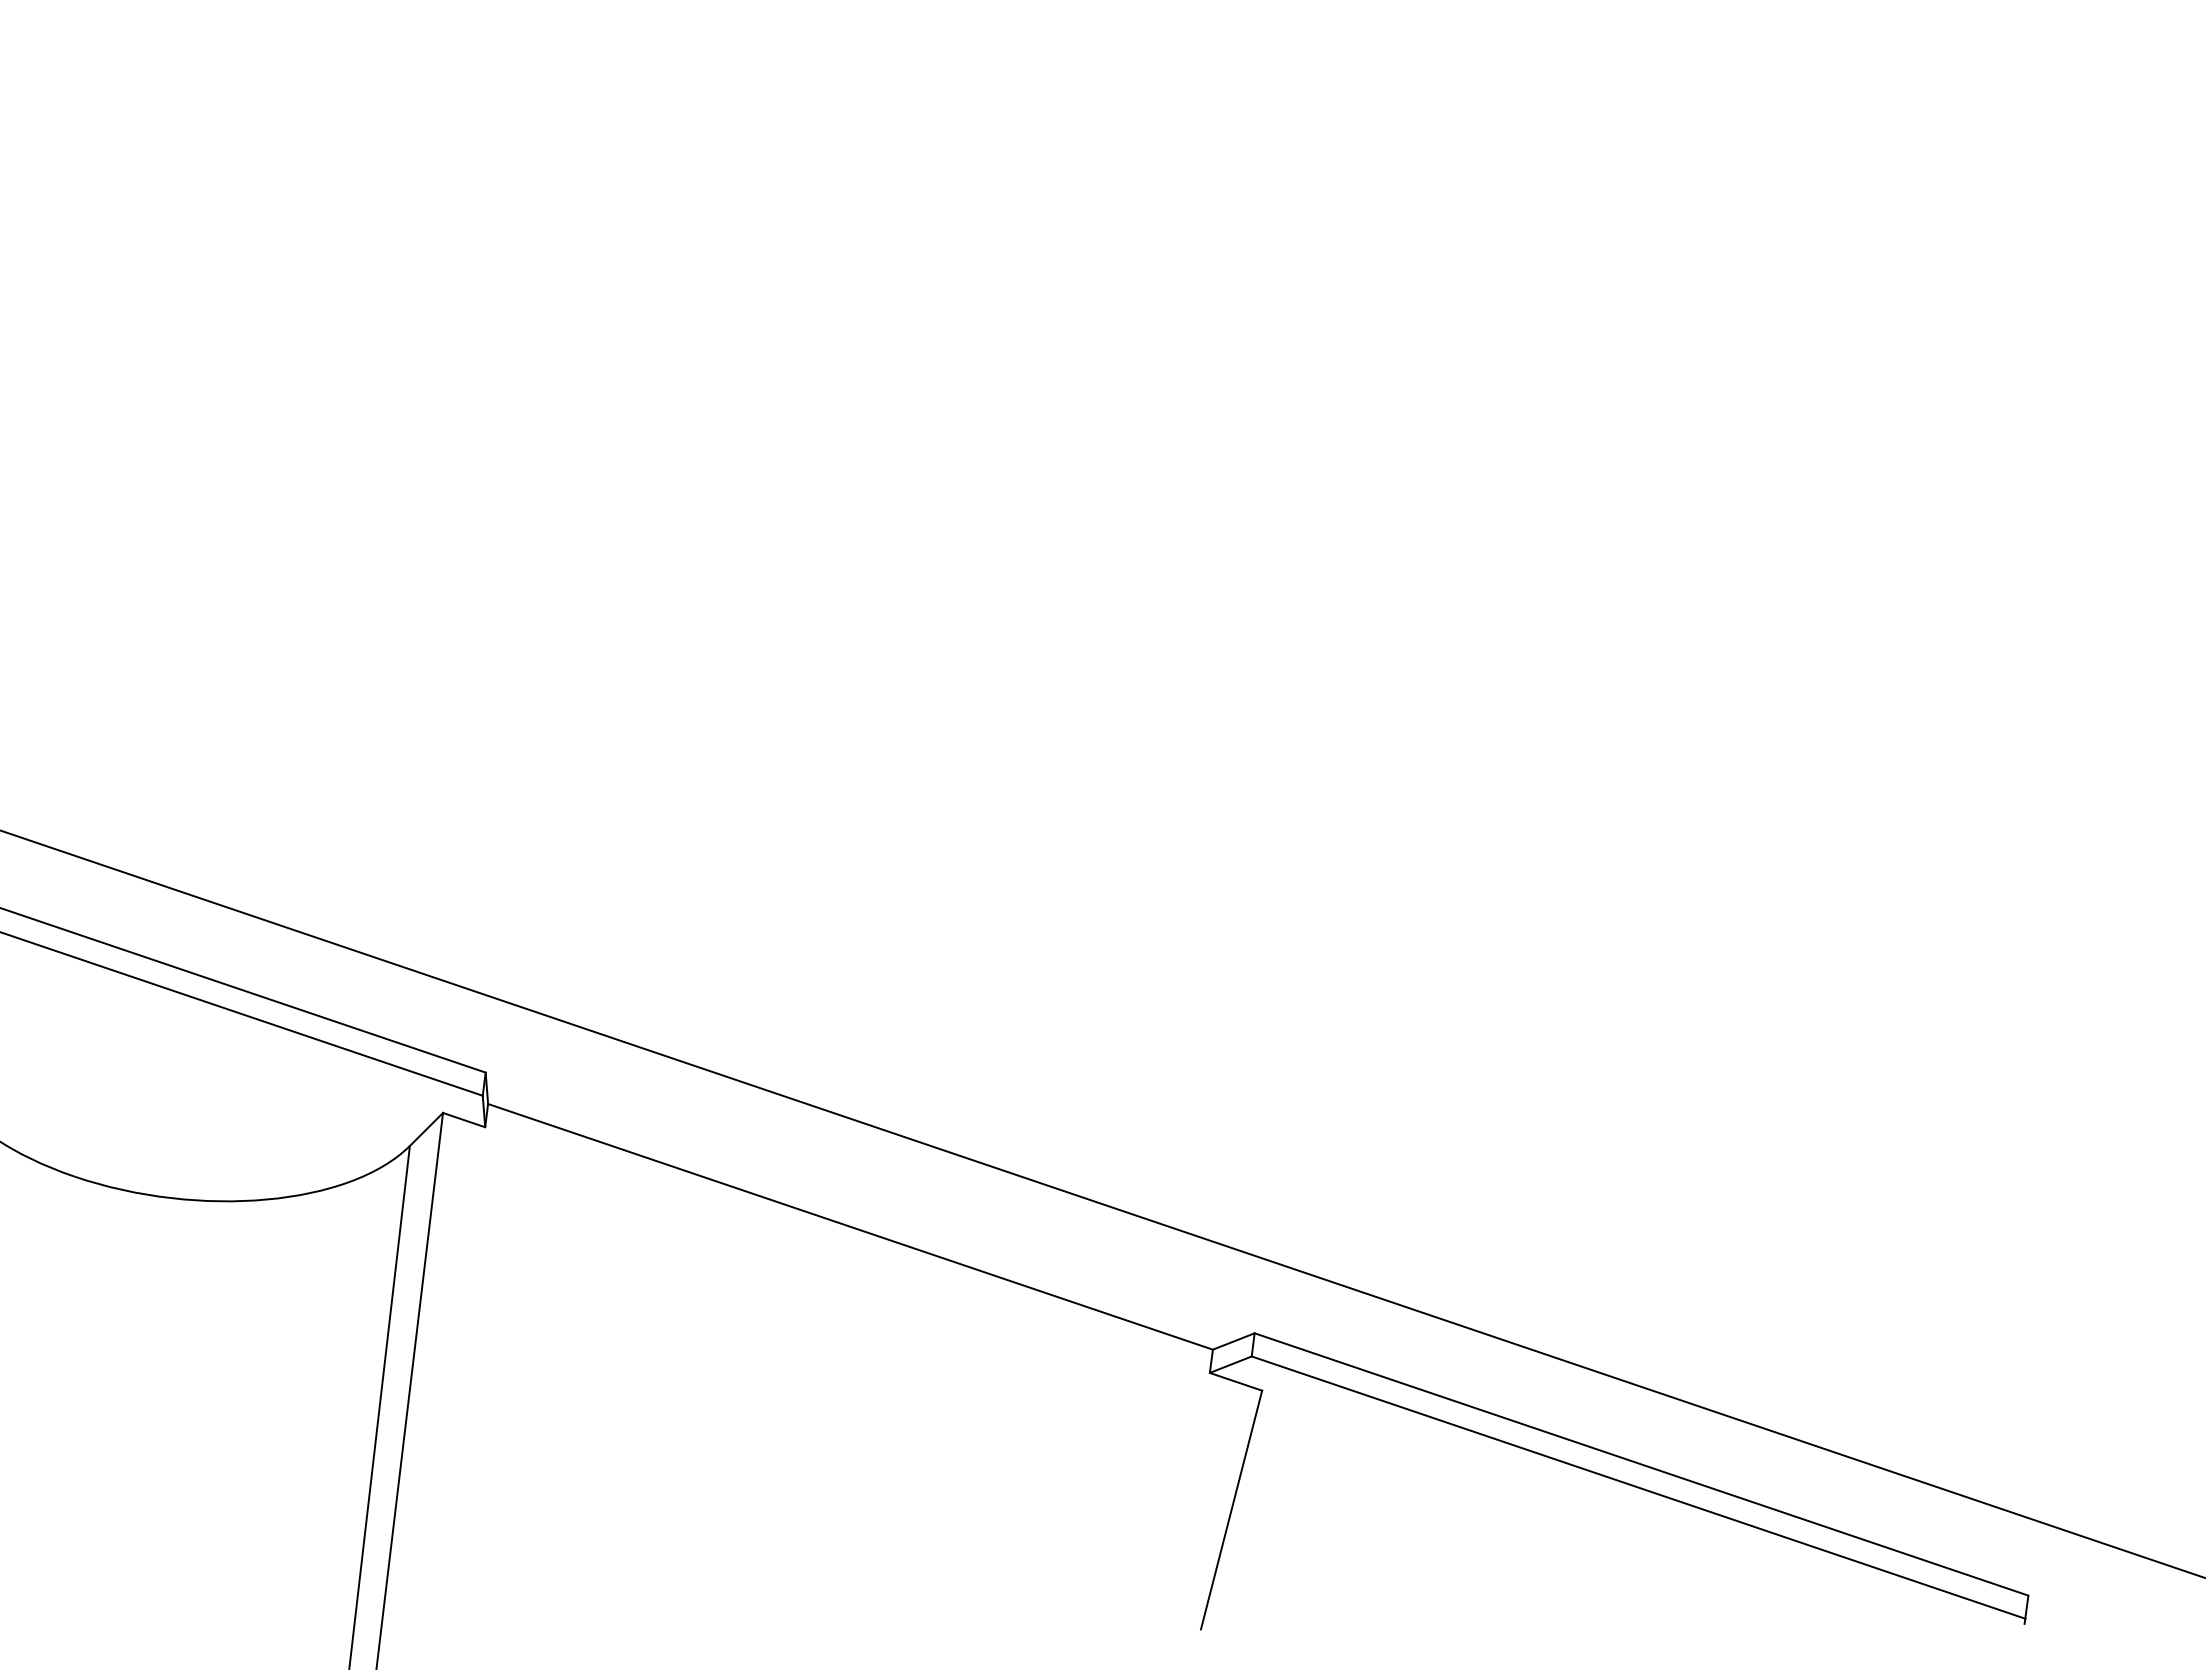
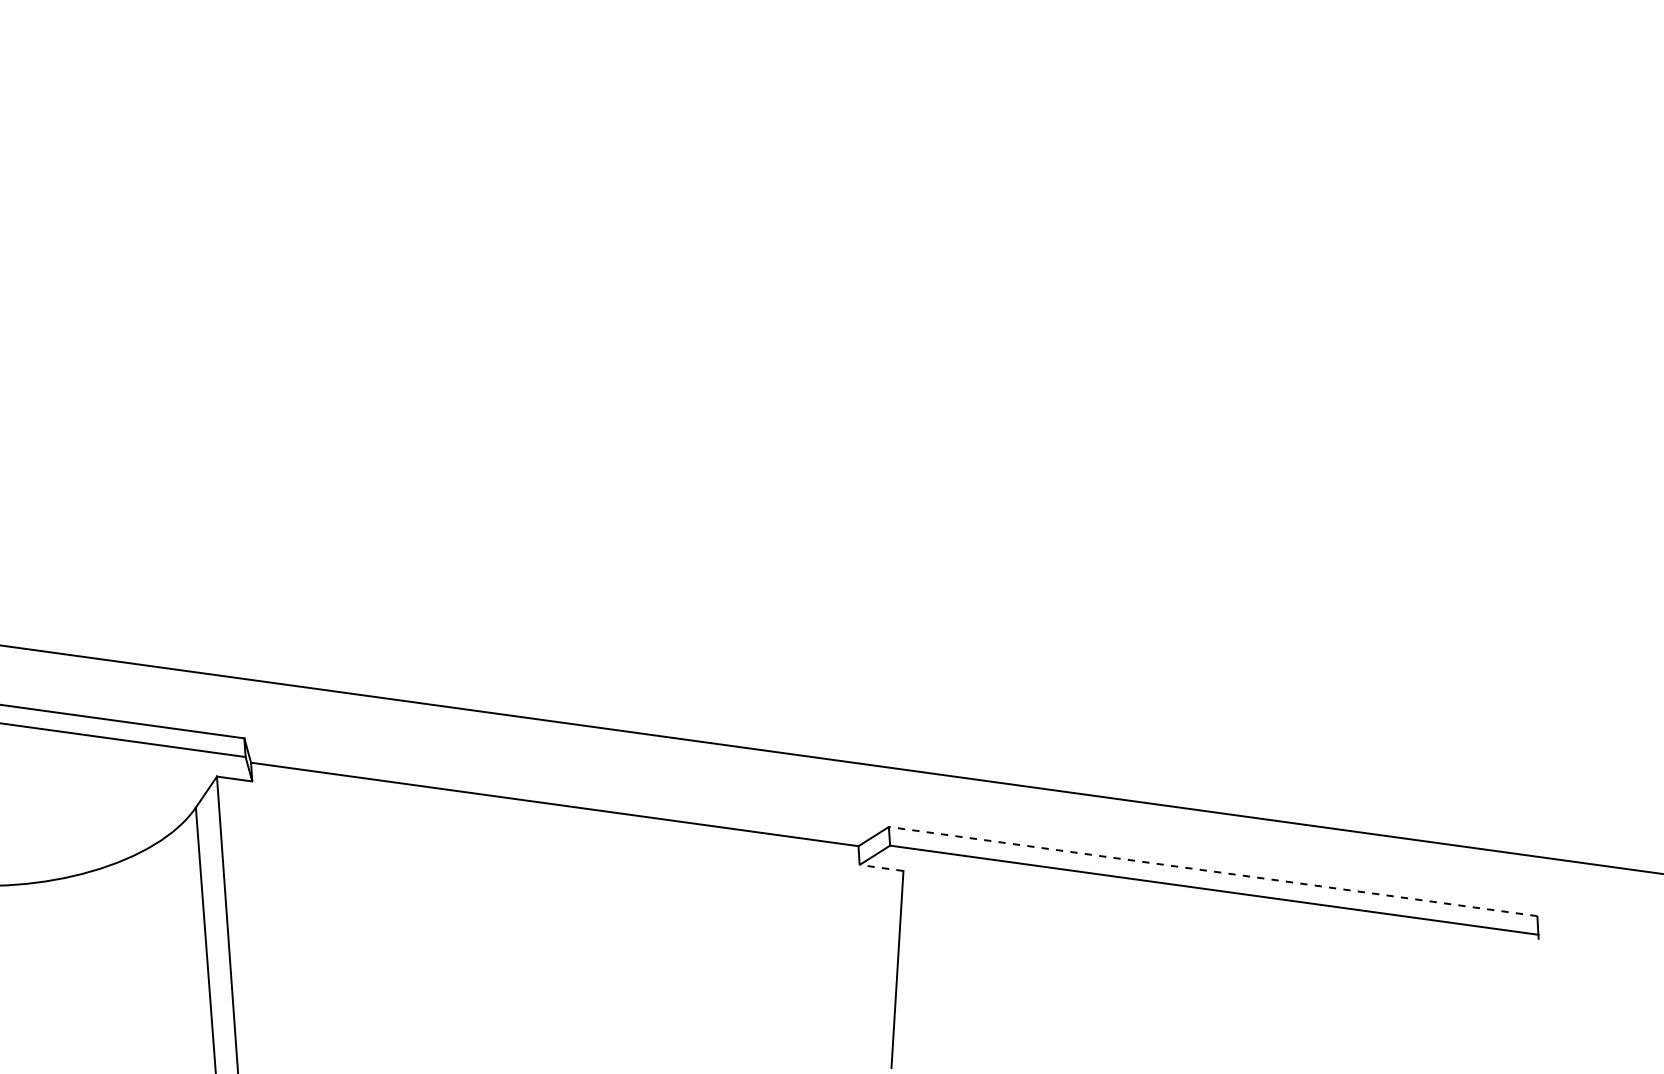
line: (1236, 1381) -> (881, 867), solid -> dashed
line: (1641, 1464) -> (1213, 871), solid -> dashed

